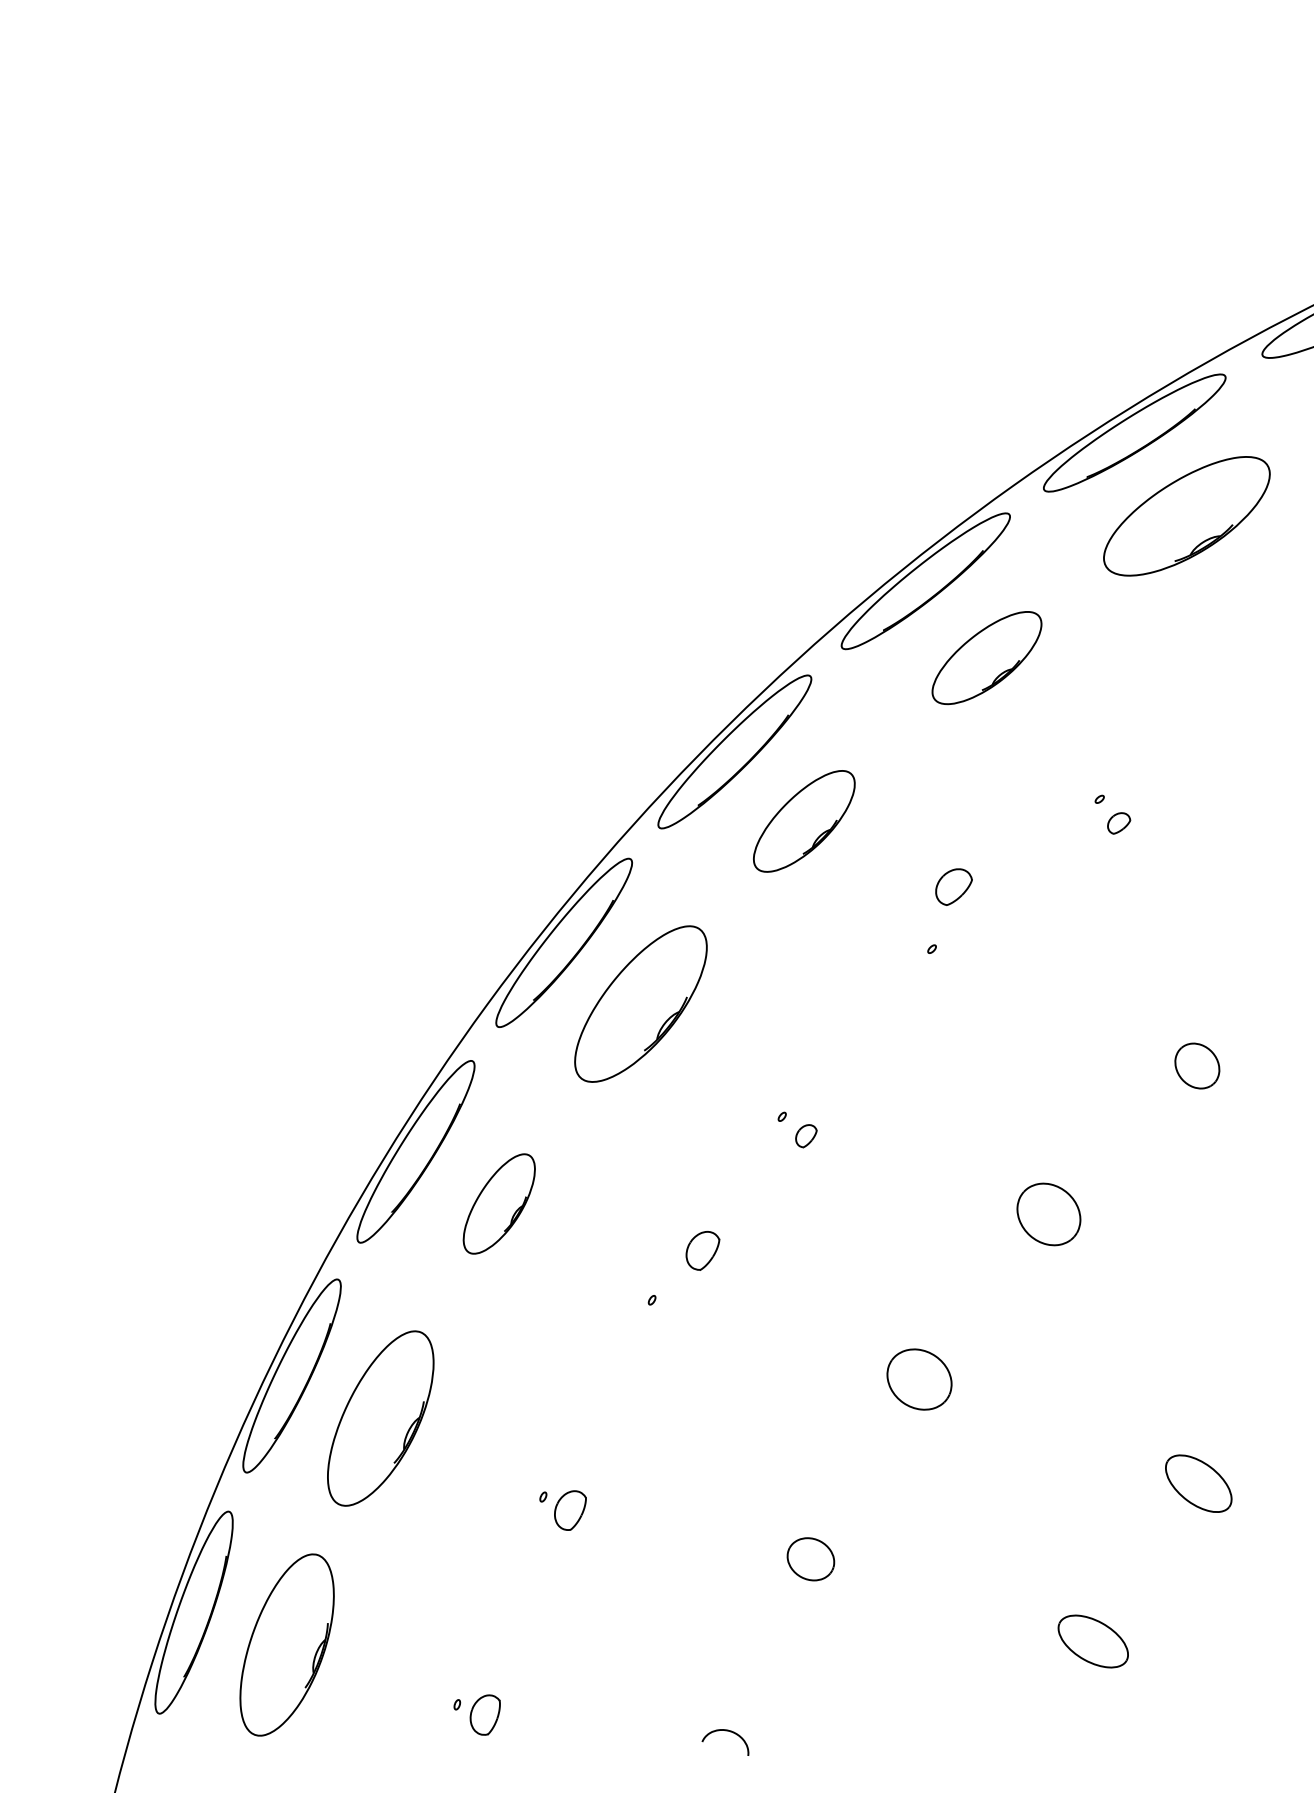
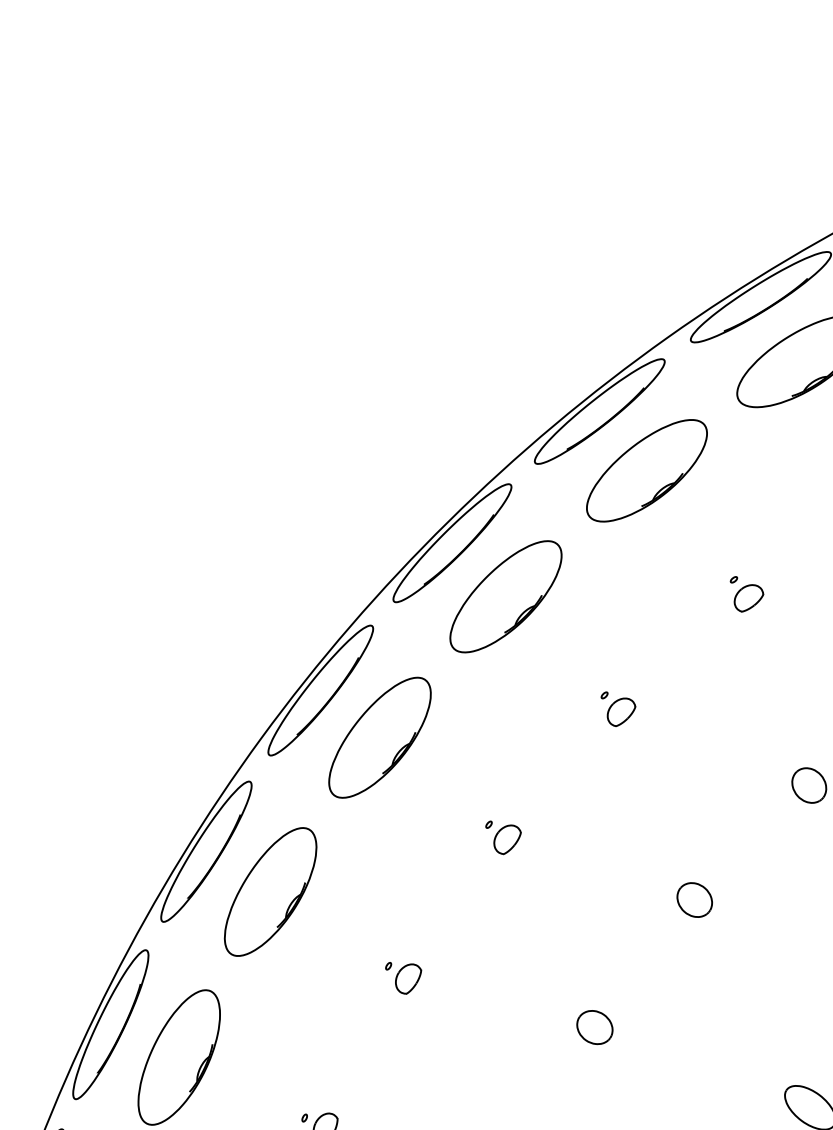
part: (986, 657) -> (646, 470), size x1.43
part: (804, 821) -> (506, 596), size x1.43
part: (1118, 823) -> (748, 598), size x1.67
part: (953, 886) -> (621, 711), moved
part: (806, 1135) -> (507, 839), size x1.67
part: (499, 1203) -> (270, 891), size x1.67
part: (1048, 1214) -> (694, 900), size x0.71
part: (702, 1250) -> (408, 978), moved
part: (919, 1379) -> (594, 1027), size x0.71

